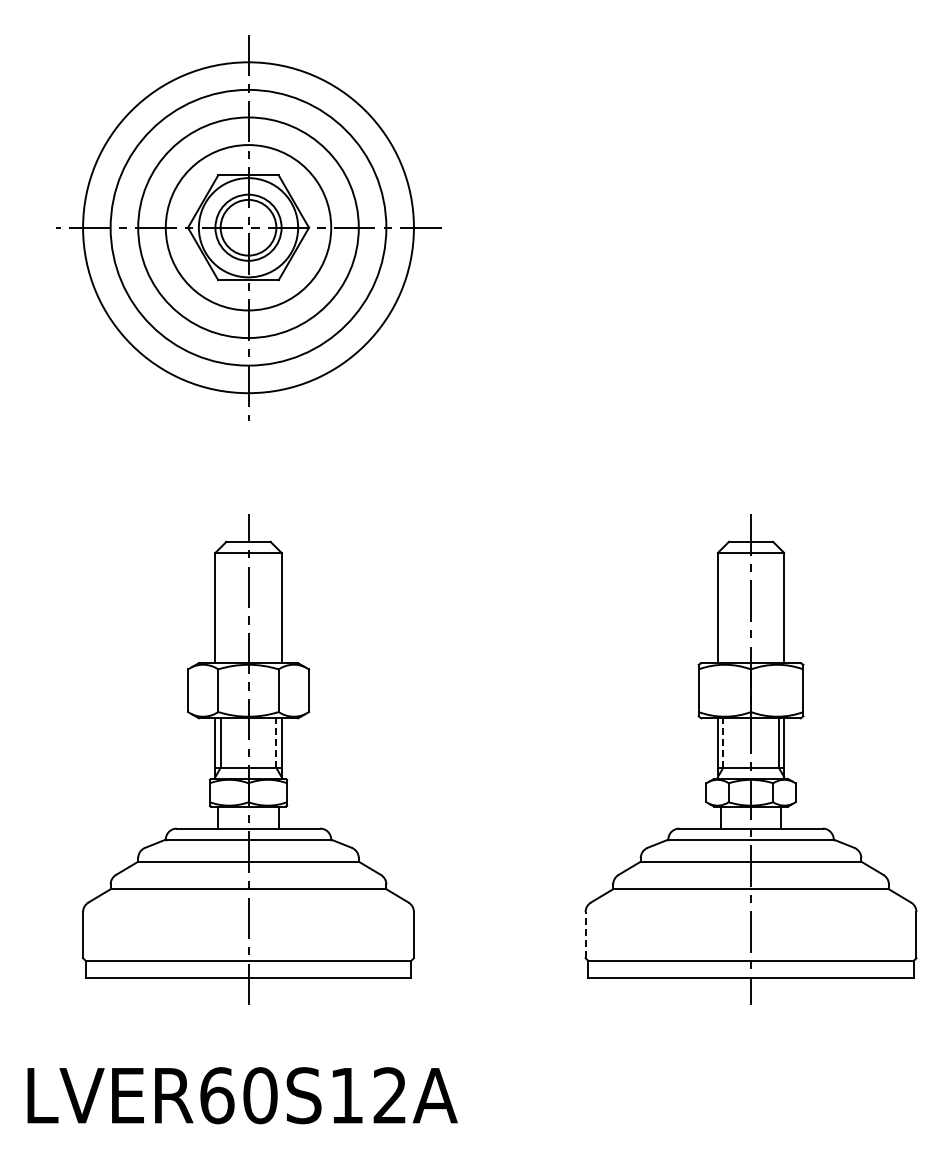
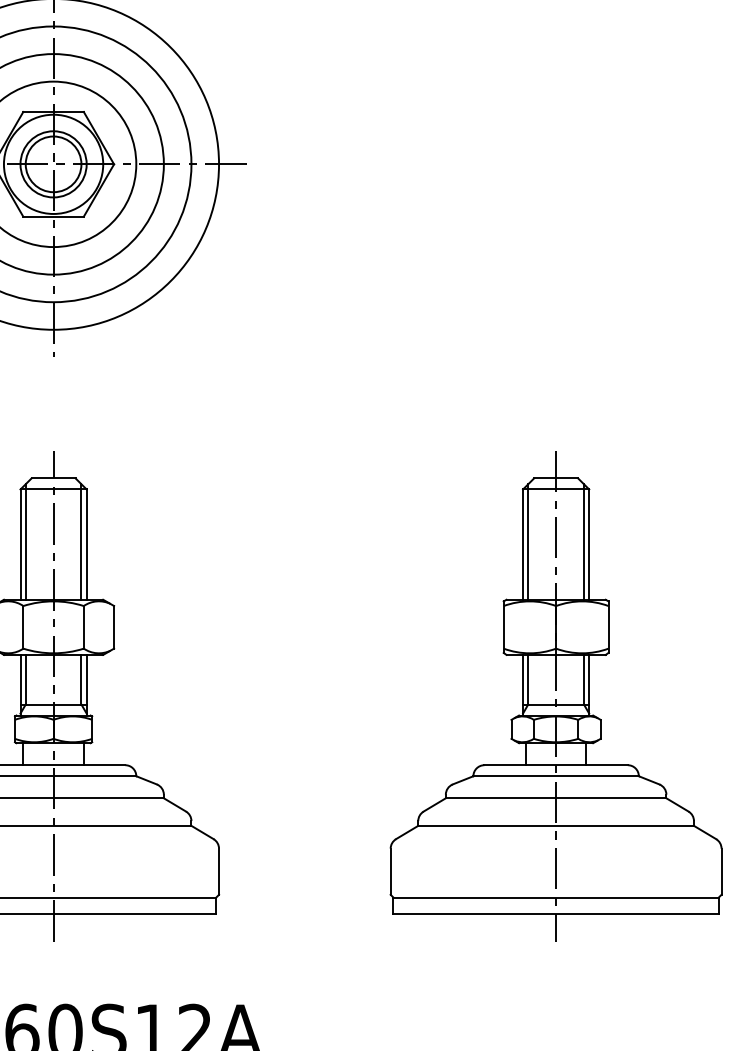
line: (220, 605) -> (25, 542), added
line: (276, 605) -> (81, 542), added
line: (723, 605) -> (528, 542), added
line: (778, 605) -> (583, 542), added
line: (276, 743) -> (81, 680), dashed -> solid
line: (723, 743) -> (528, 680), dashed -> solid
line: (585, 934) -> (390, 871), dashed -> solid

